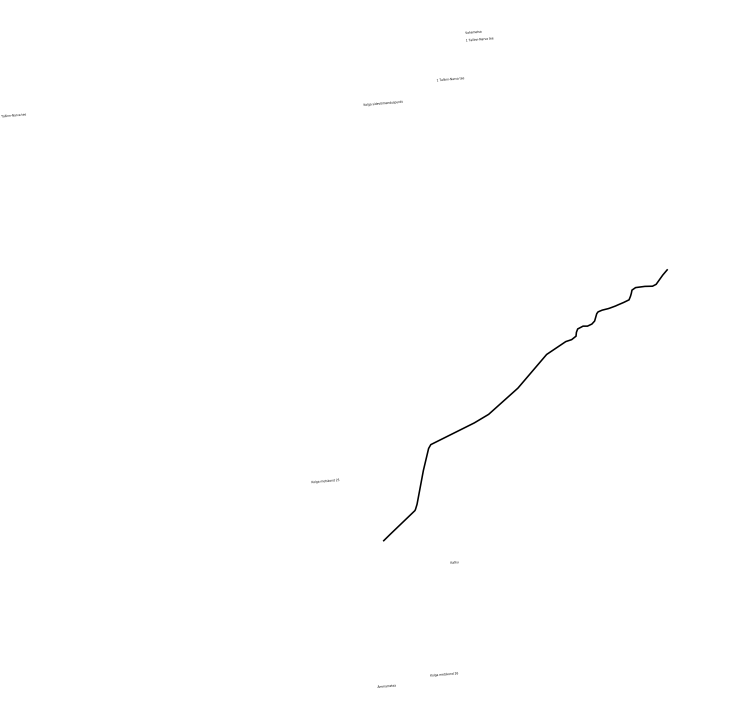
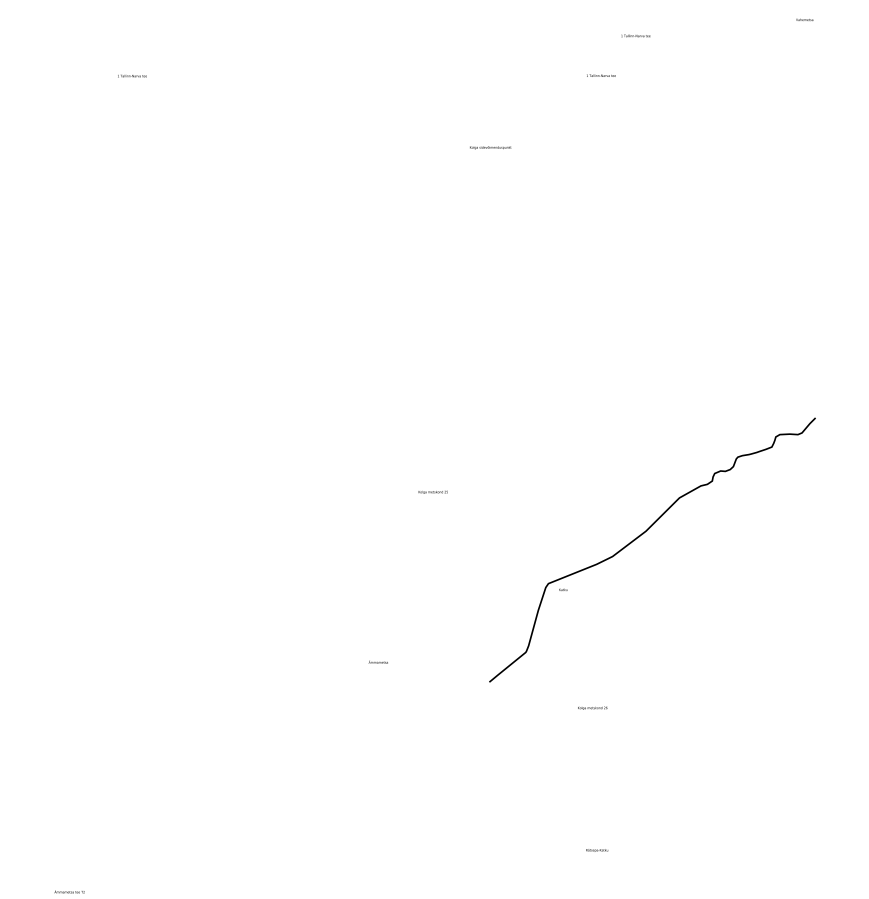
text: (473, 31) -> (804, 19), moved
text: (383, 103) -> (490, 147), moved
curve: (515, 391) -> (643, 534), moved
text: (444, 673) -> (592, 707), moved
text: (385, 685) -> (377, 661), moved

